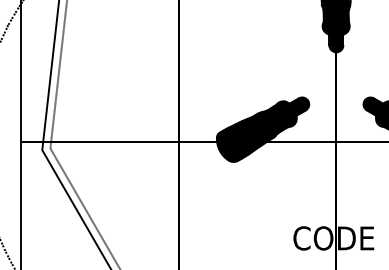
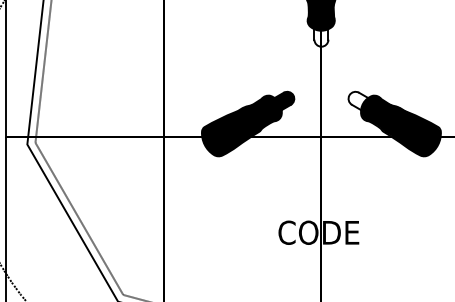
fill: (336, 43) -> (321, 37), removed
fill: (373, 106) -> (358, 100), removed

